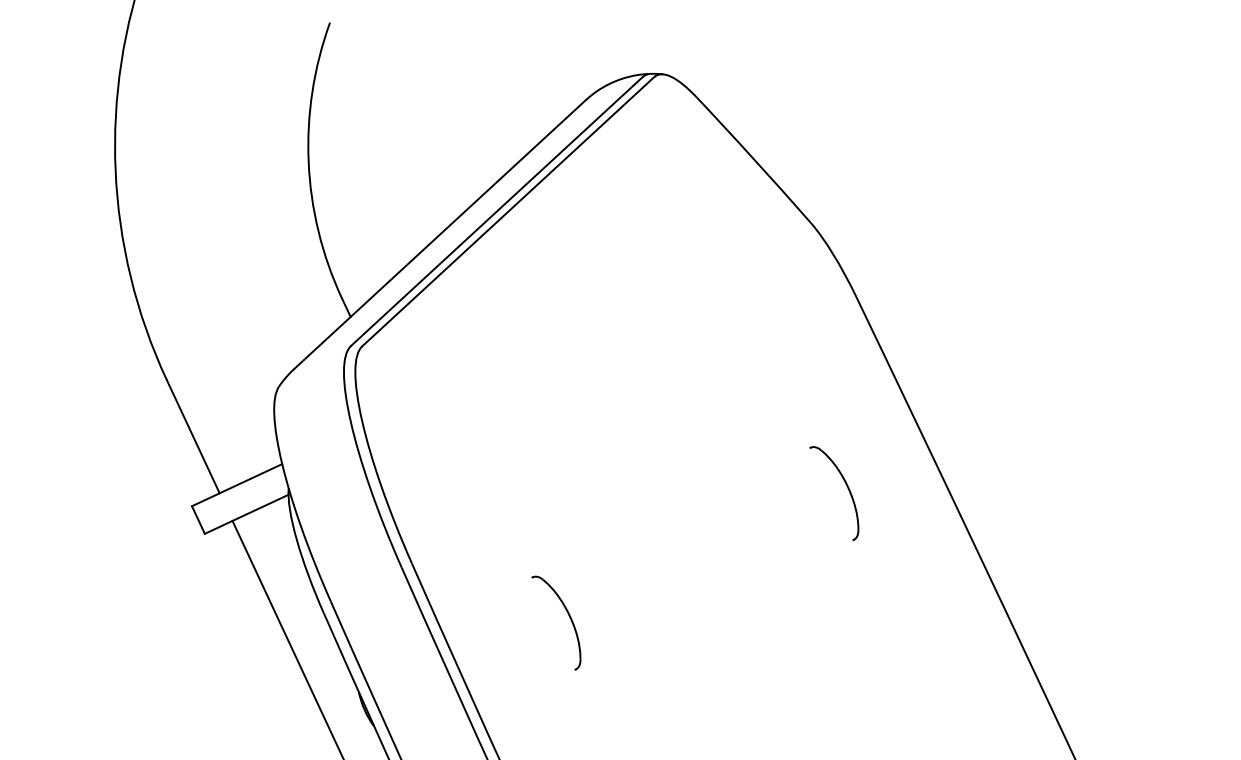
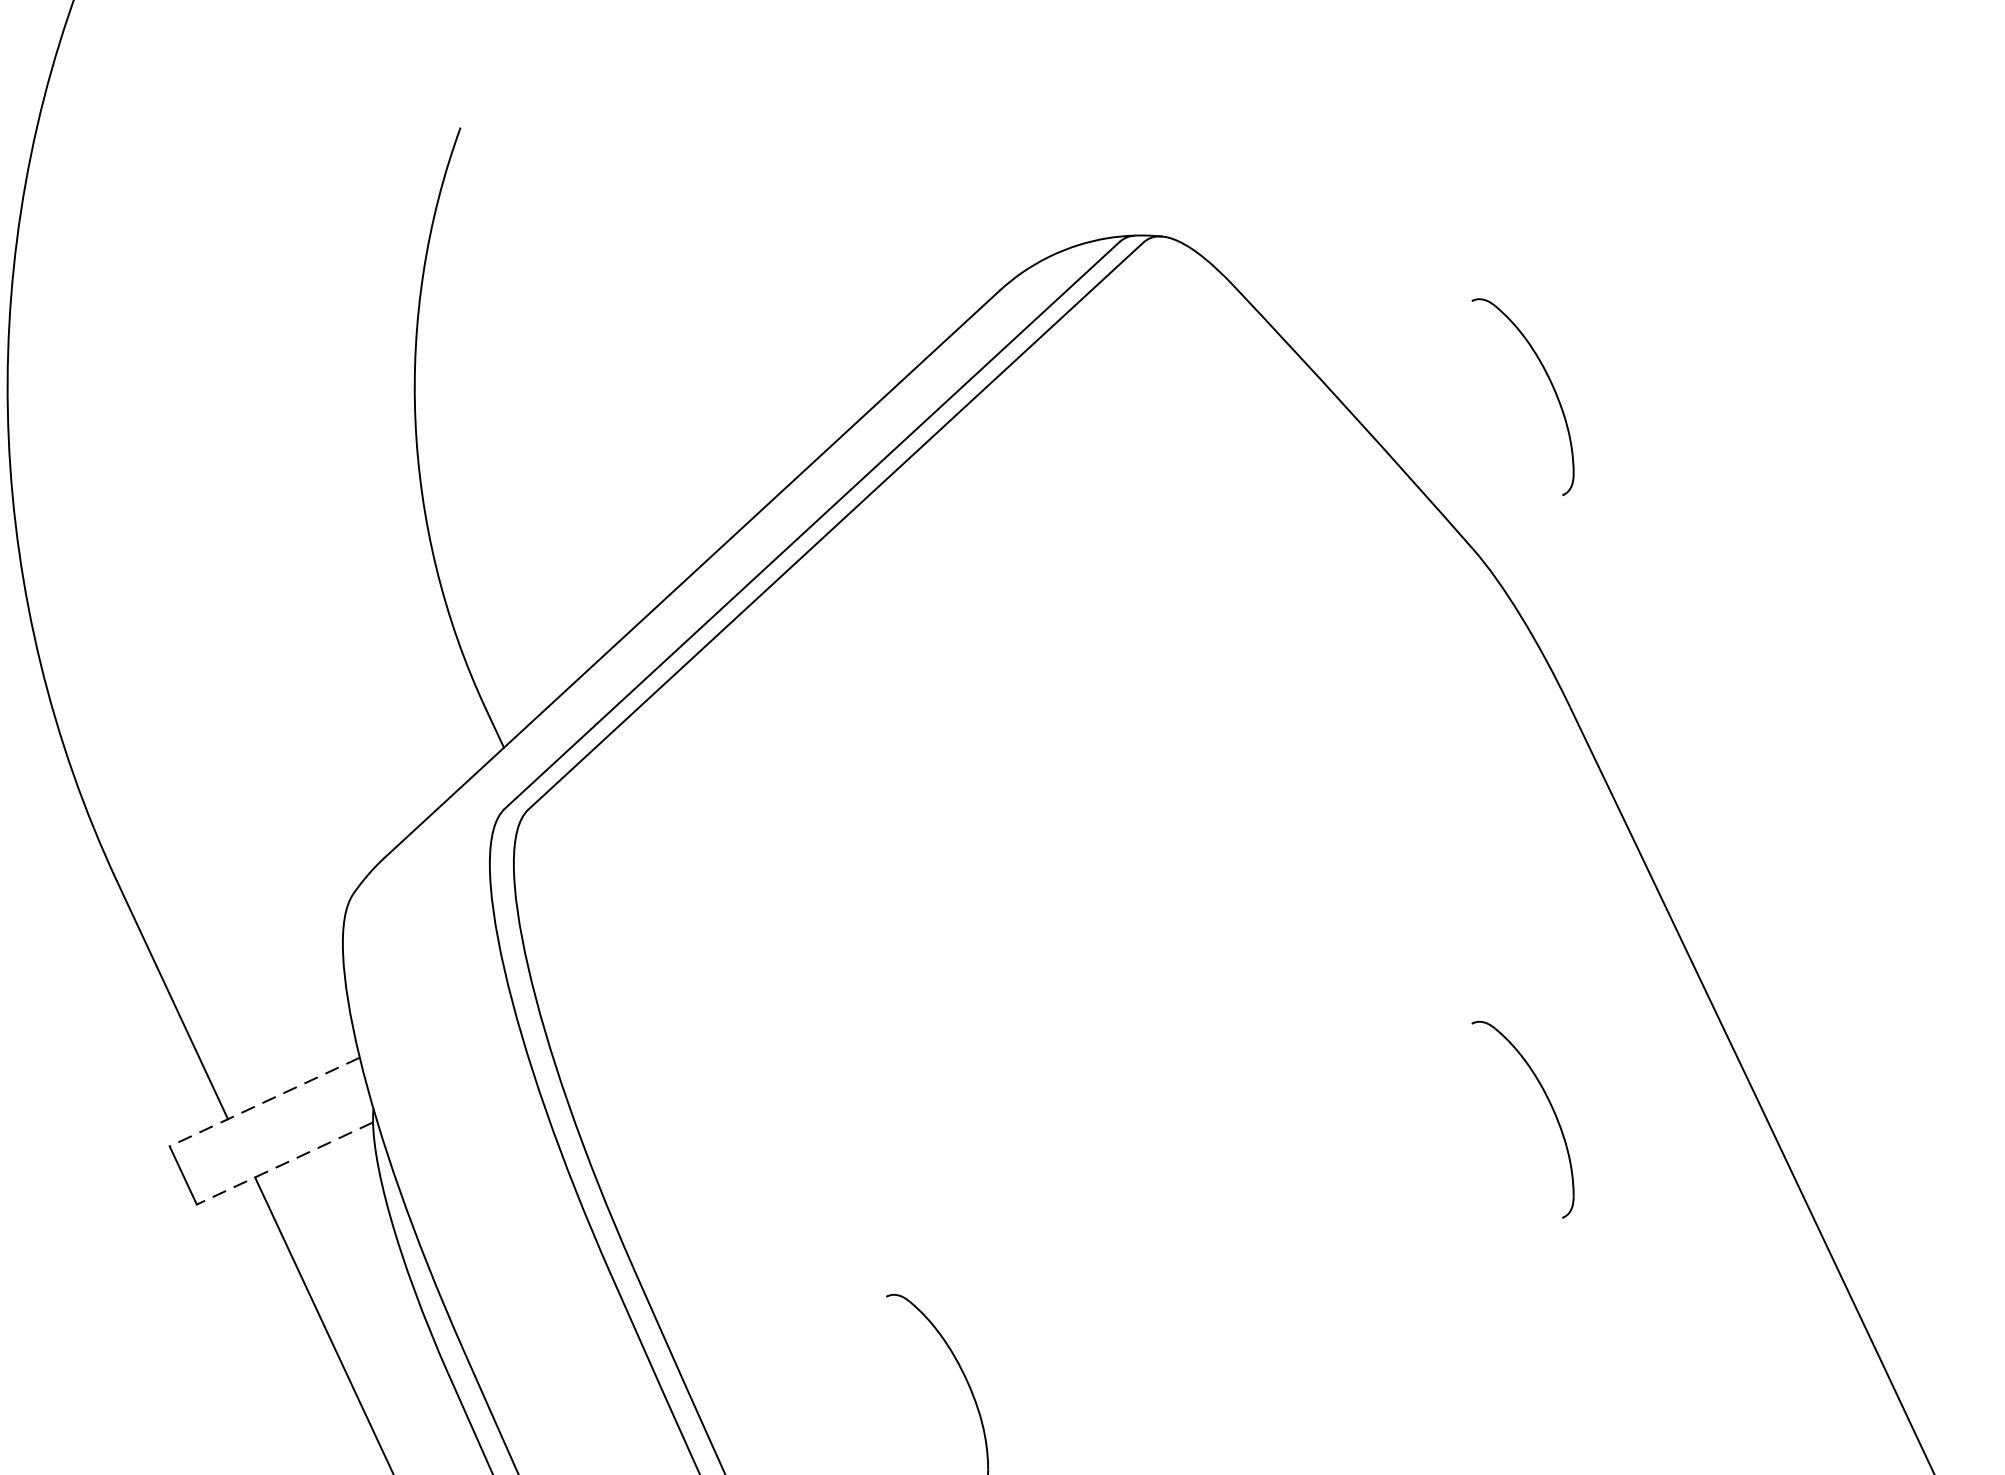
part: (846, 143) -> (1548, 382), added
line: (237, 485) -> (265, 1102), solid -> dashed
line: (246, 514) -> (284, 1163), solid -> dashed

